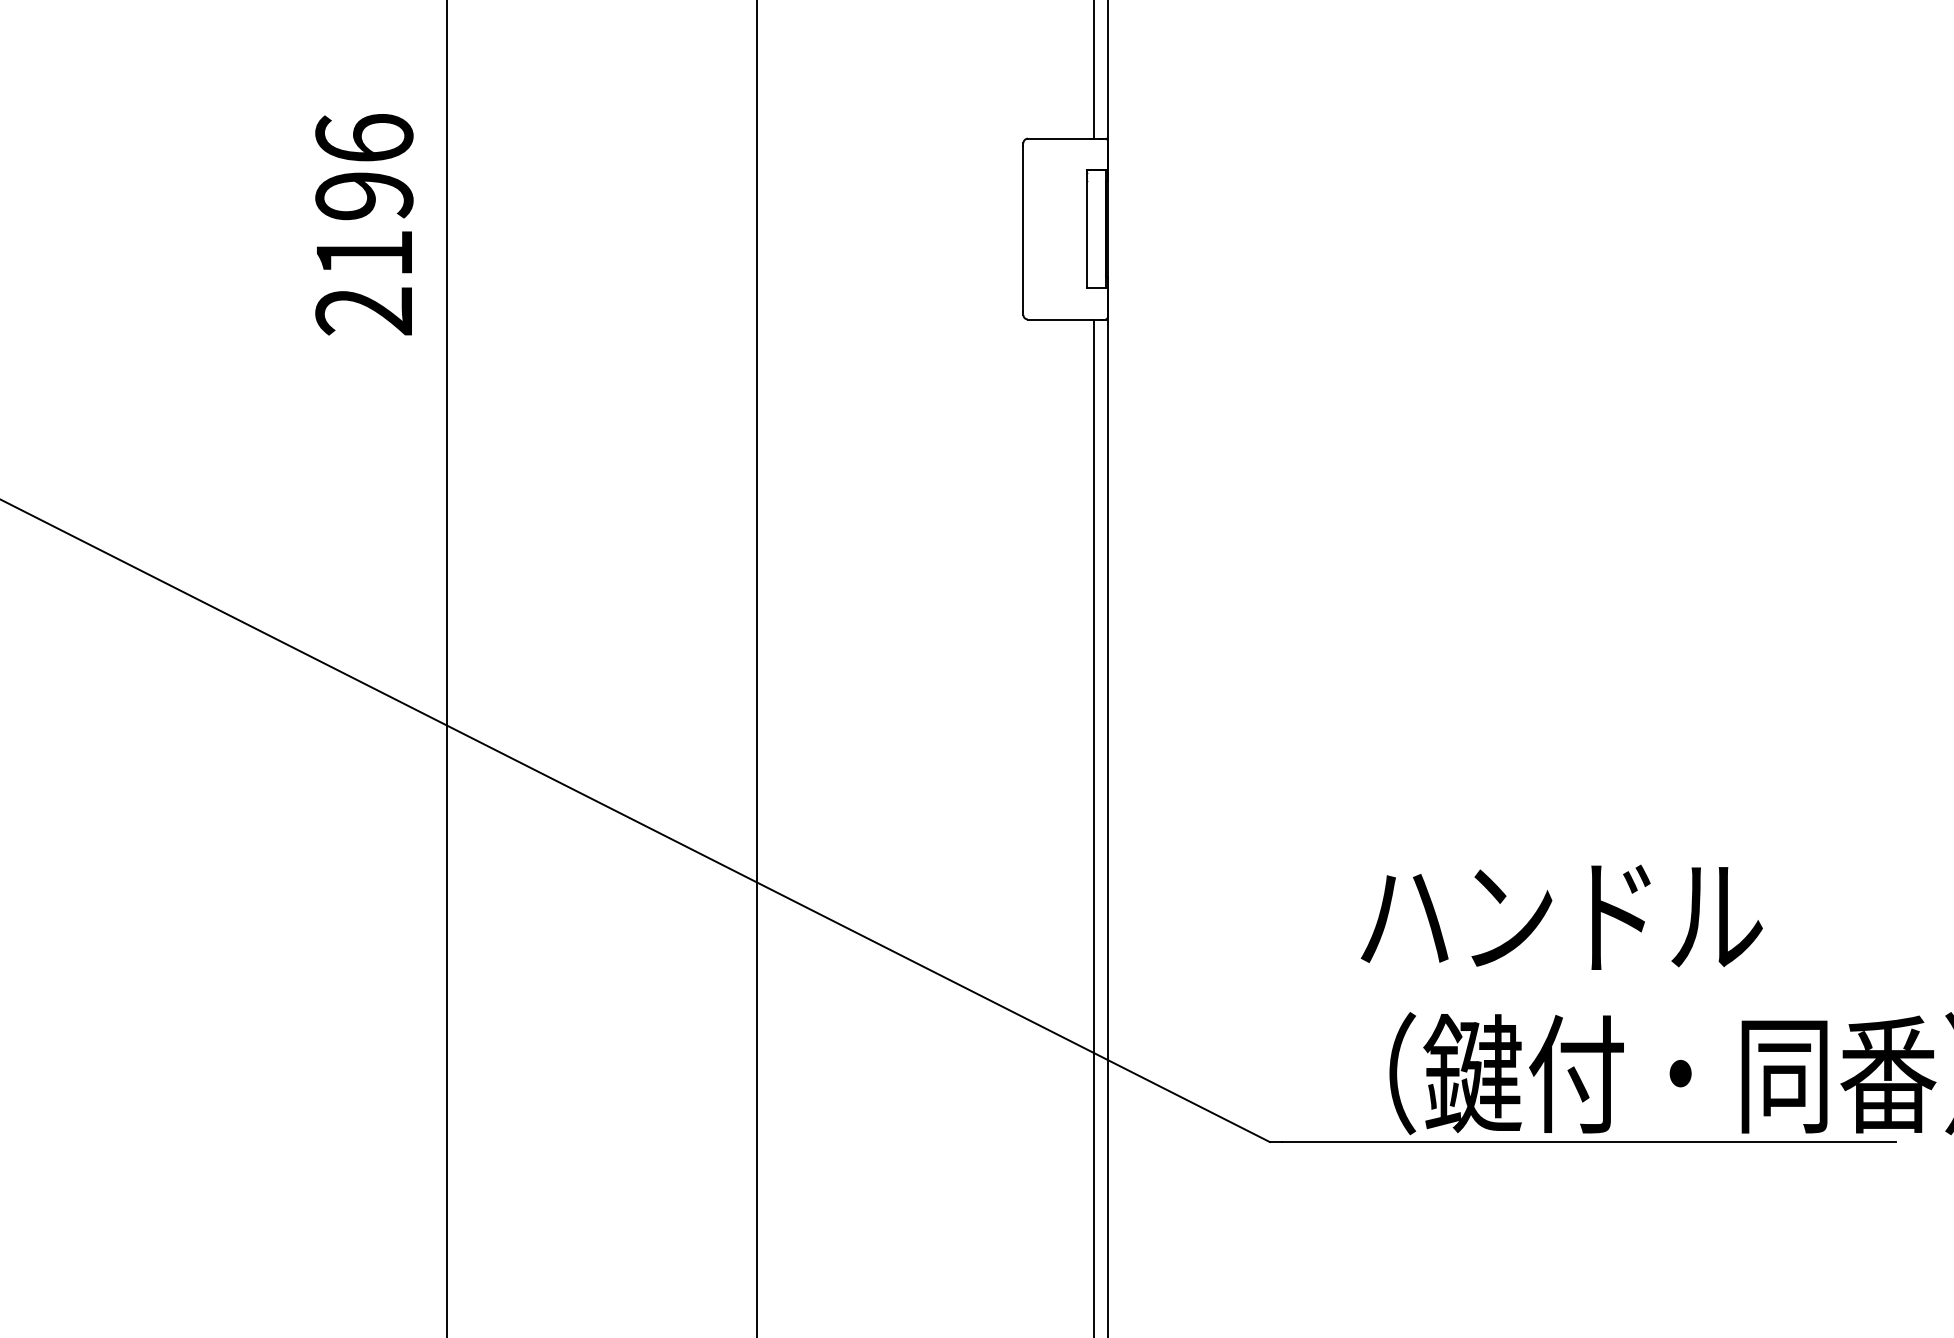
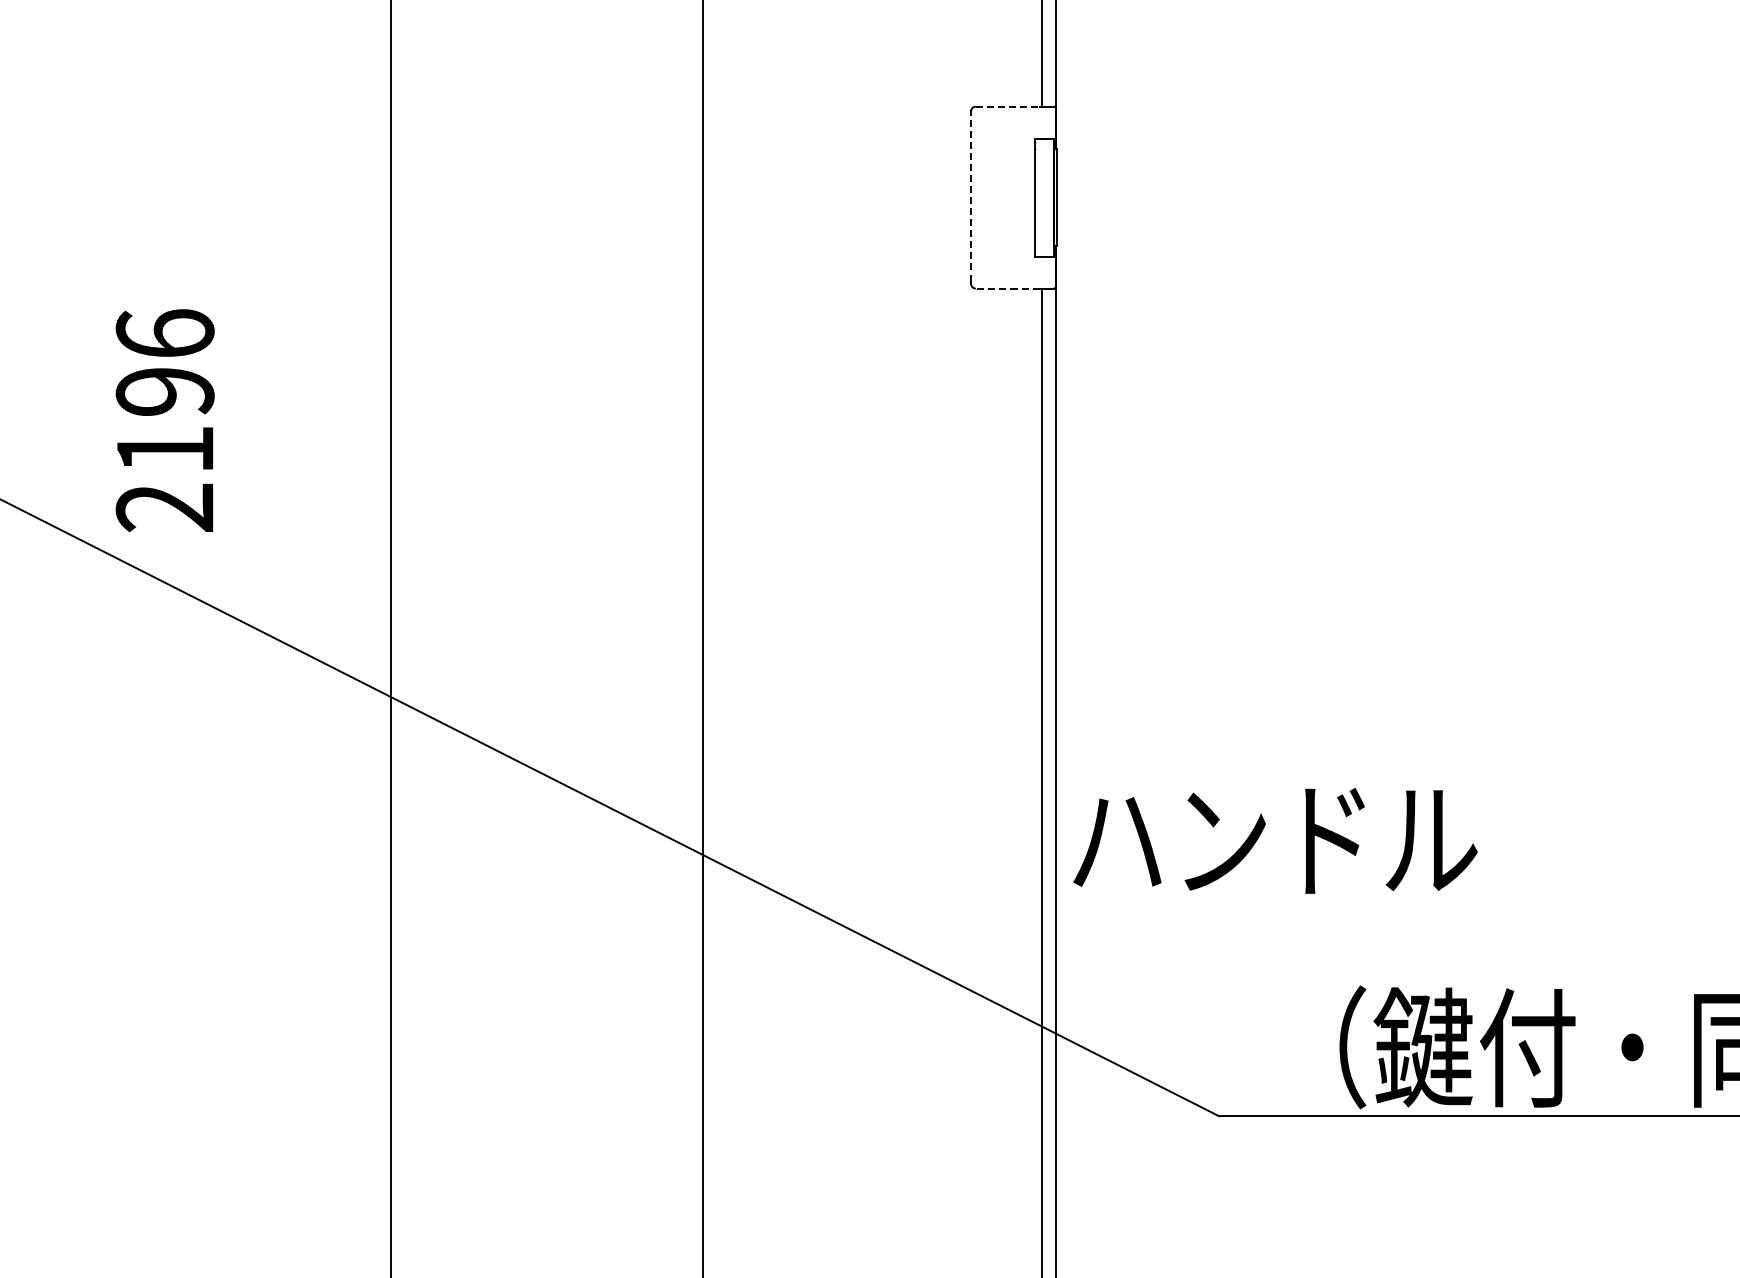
line: (1059, 138) -> (1007, 106), solid -> dashed
text: (364, 224) -> (165, 420), moved
line: (1023, 228) -> (971, 197), solid -> dashed
line: (1059, 319) -> (1007, 288), solid -> dashed
text: (1561, 916) -> (1275, 840), moved

